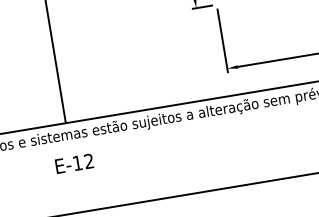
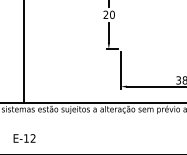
text: (74, 163) -> (24, 138), moved

